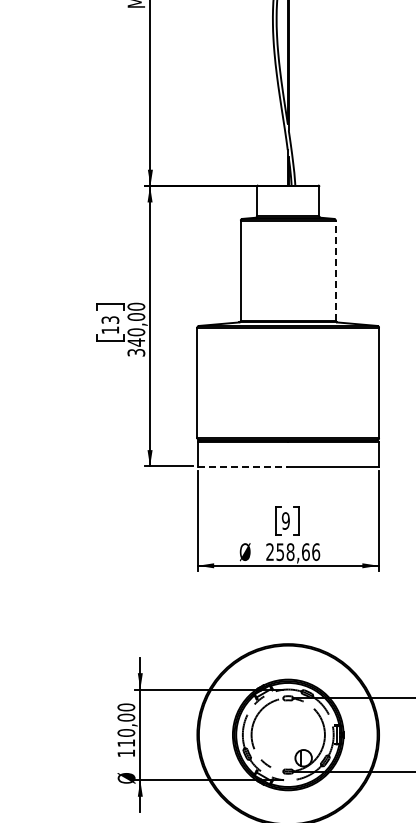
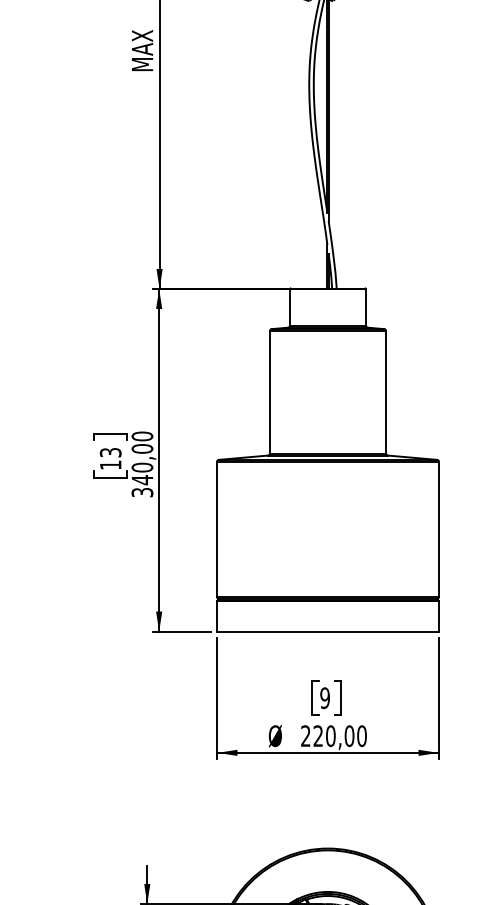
line: (335, 270) -> (385, 392), dashed -> solid
line: (243, 466) -> (273, 631), dashed -> solid
text: (298, 552) -> (340, 736), 258,66 -> 220,00

